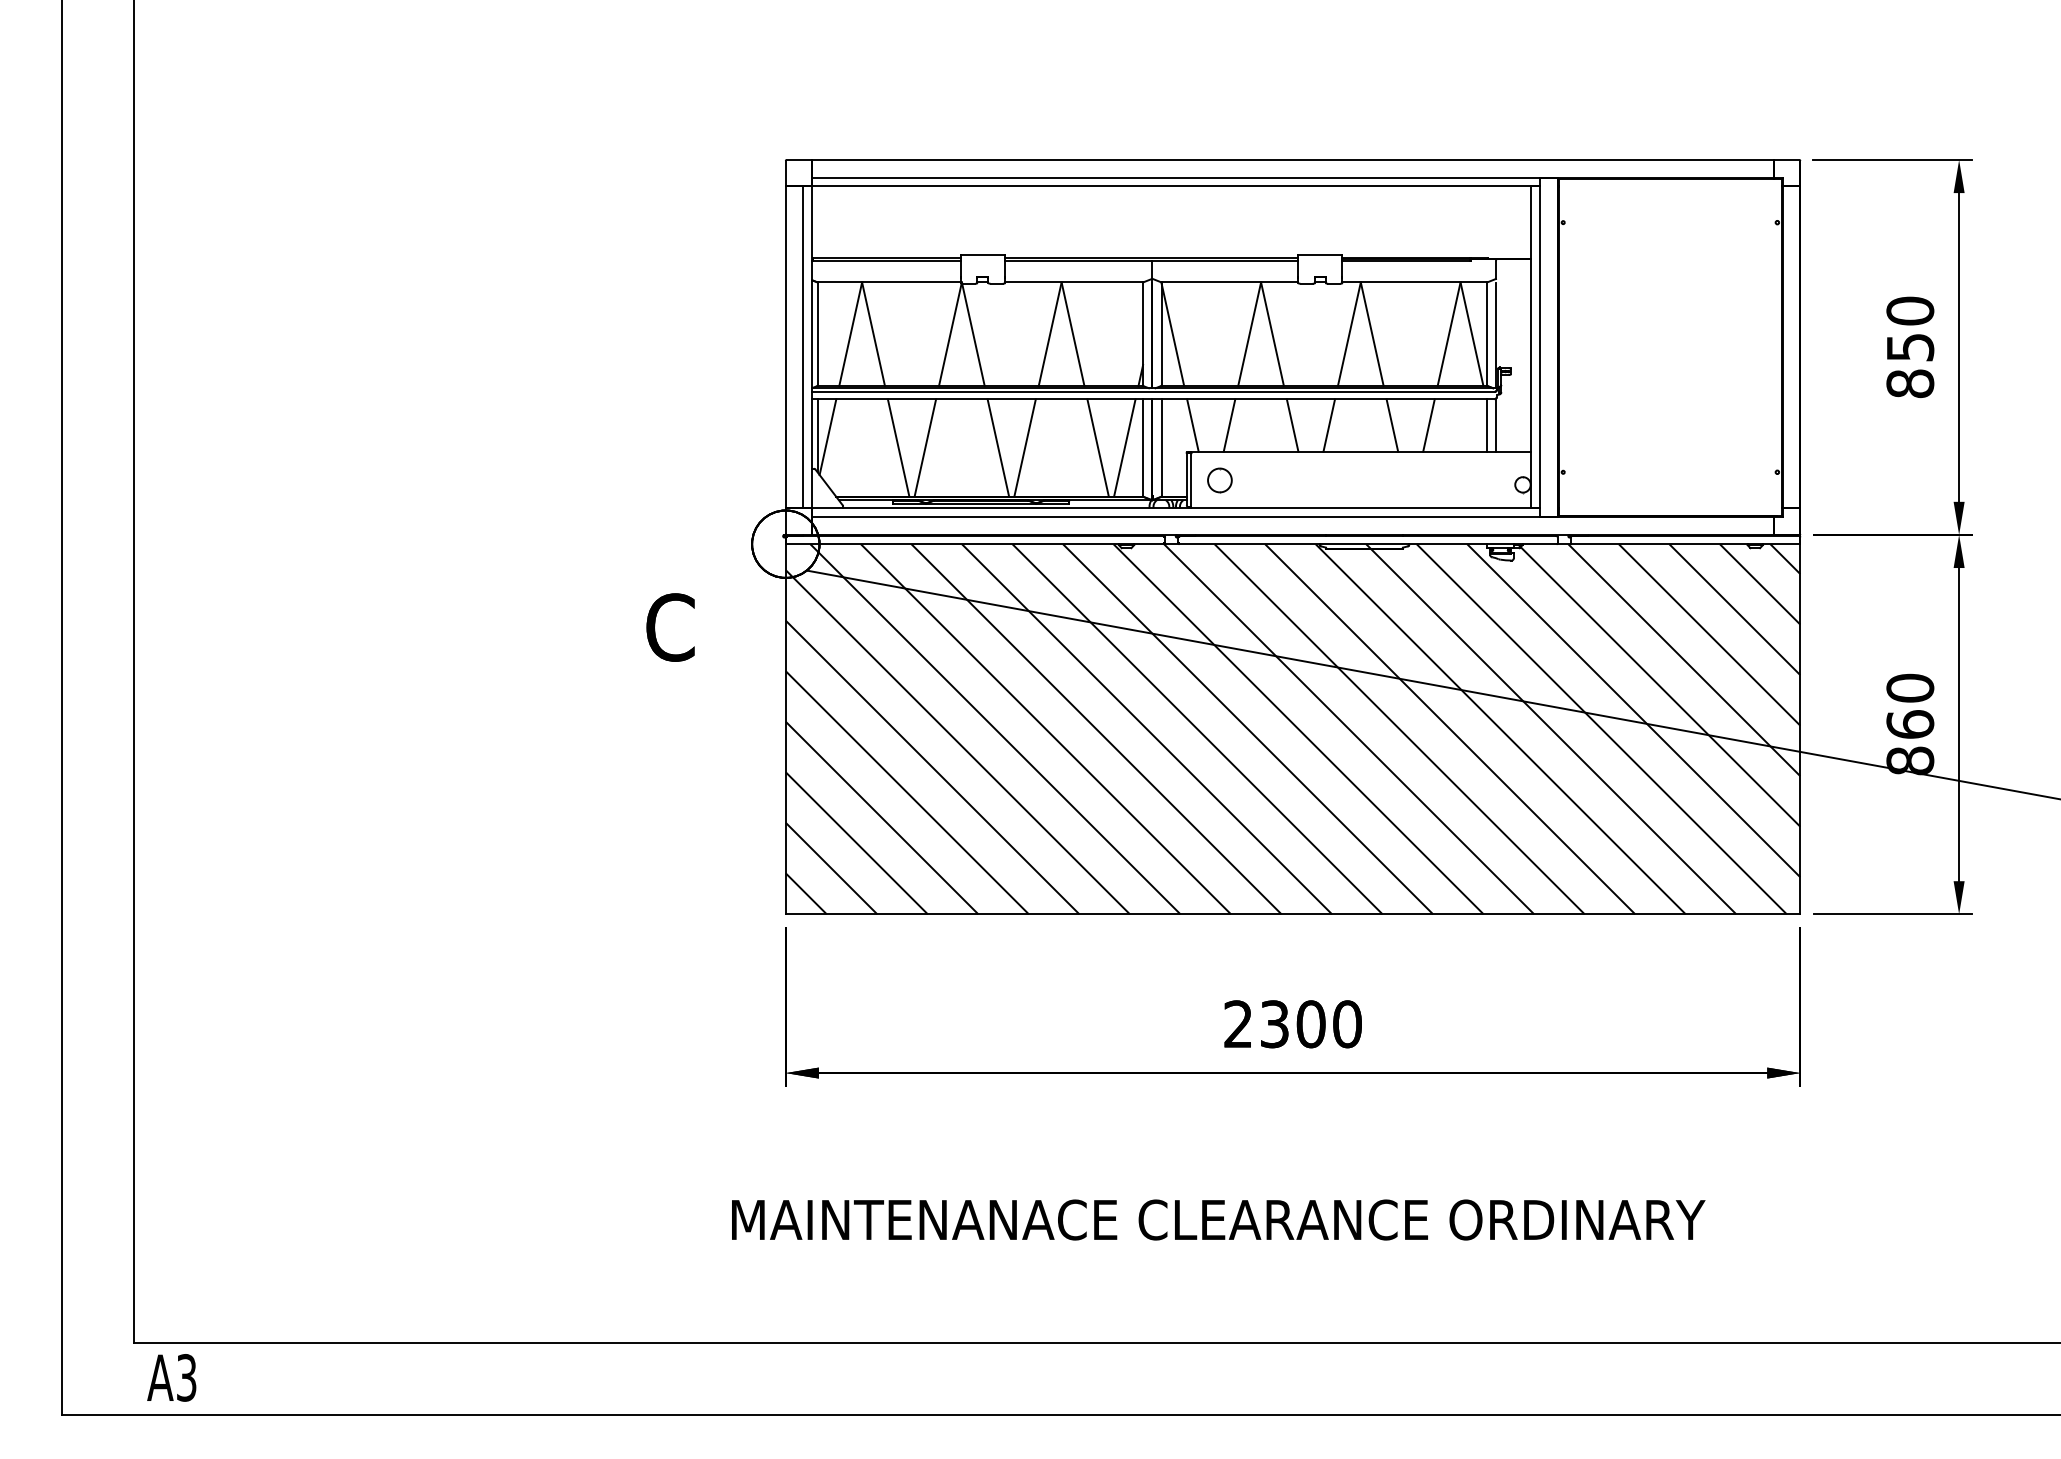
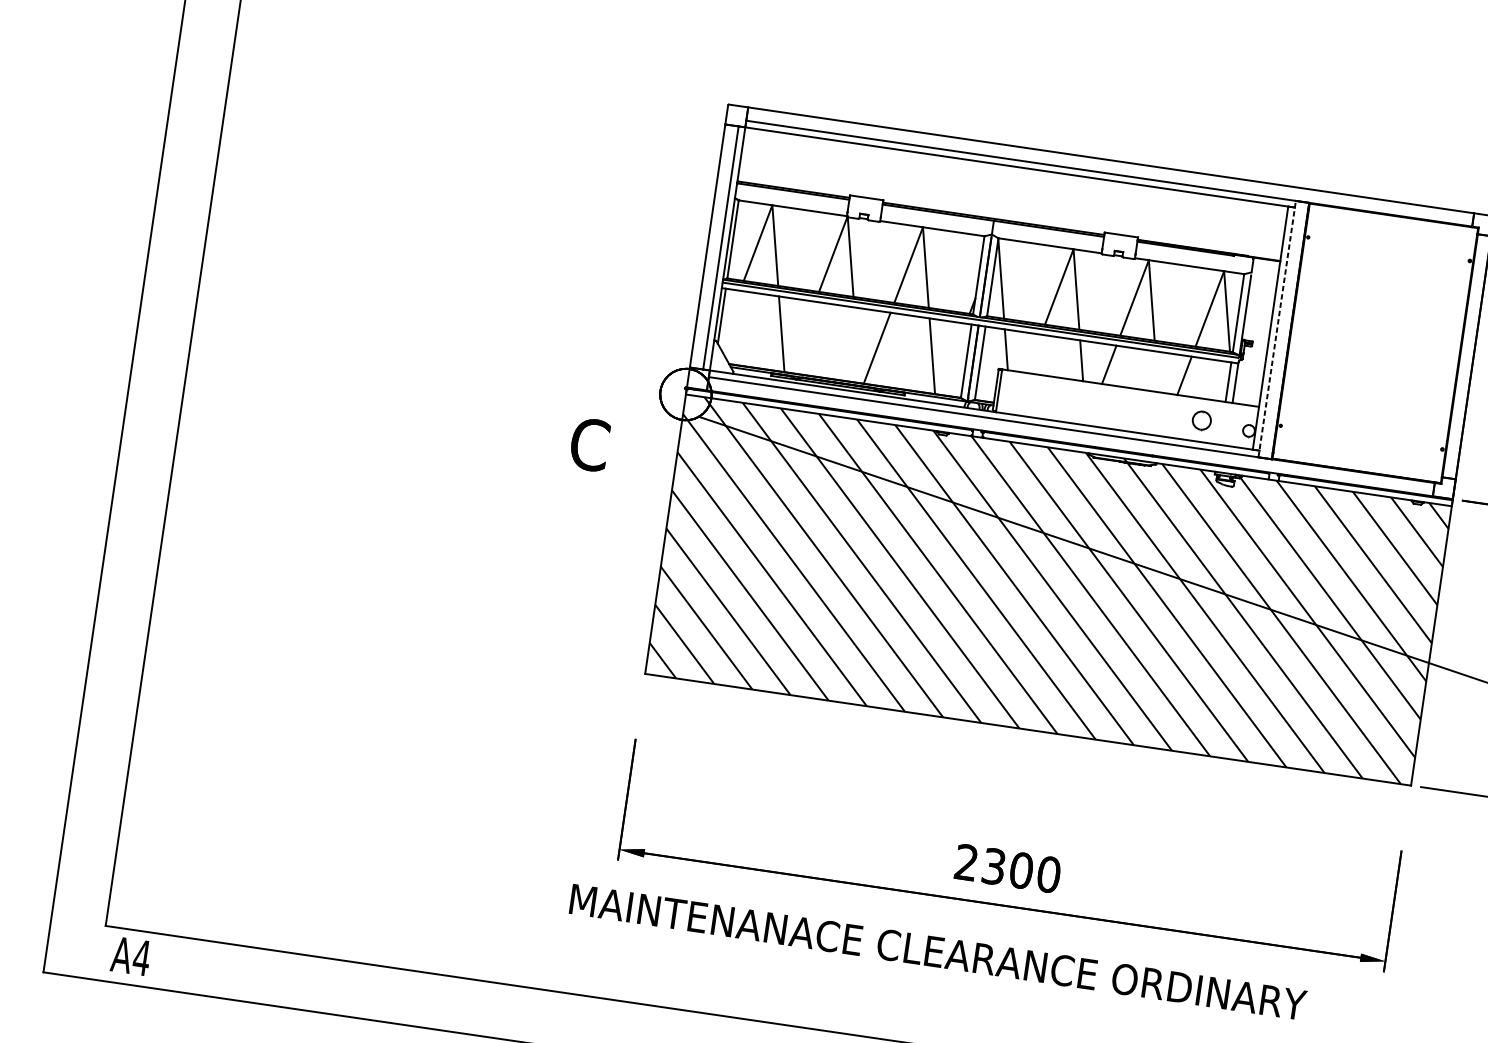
line: (1540, 347) -> (1277, 329), solid -> dashed
line: (1229, 425) -> (1033, 353), removed
line: (1392, 425) -> (1157, 371), removed
line: (827, 437) -> (729, 318), removed
line: (925, 447) -> (802, 336), removed
line: (998, 447) -> (857, 344), removed
line: (1124, 447) -> (952, 358), removed
part: (1219, 480) -> (1201, 420), moved
part: (1292, 1006) -> (1009, 855), moved
text: (186, 1377) -> (141, 957), A3 -> A4

